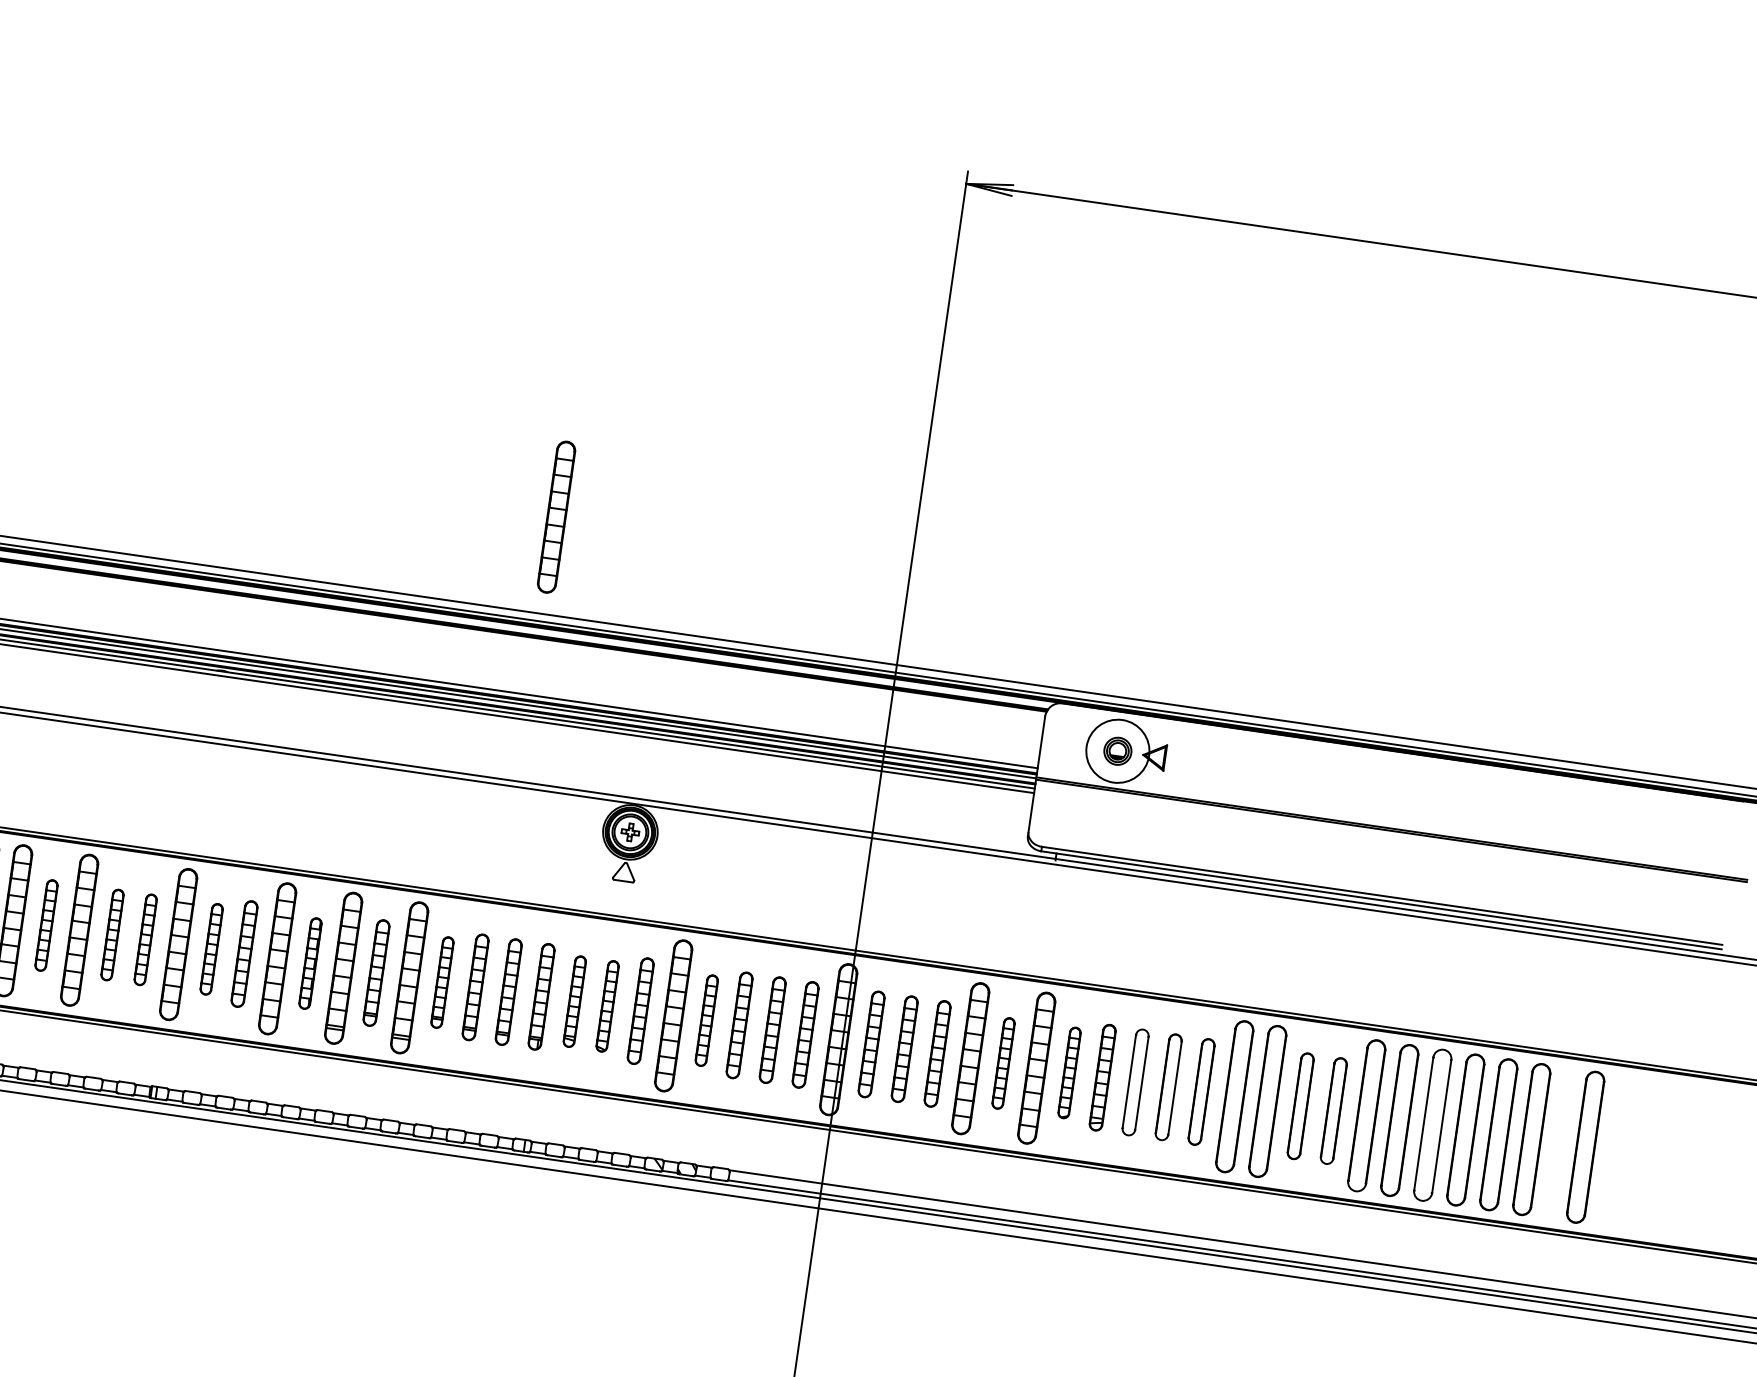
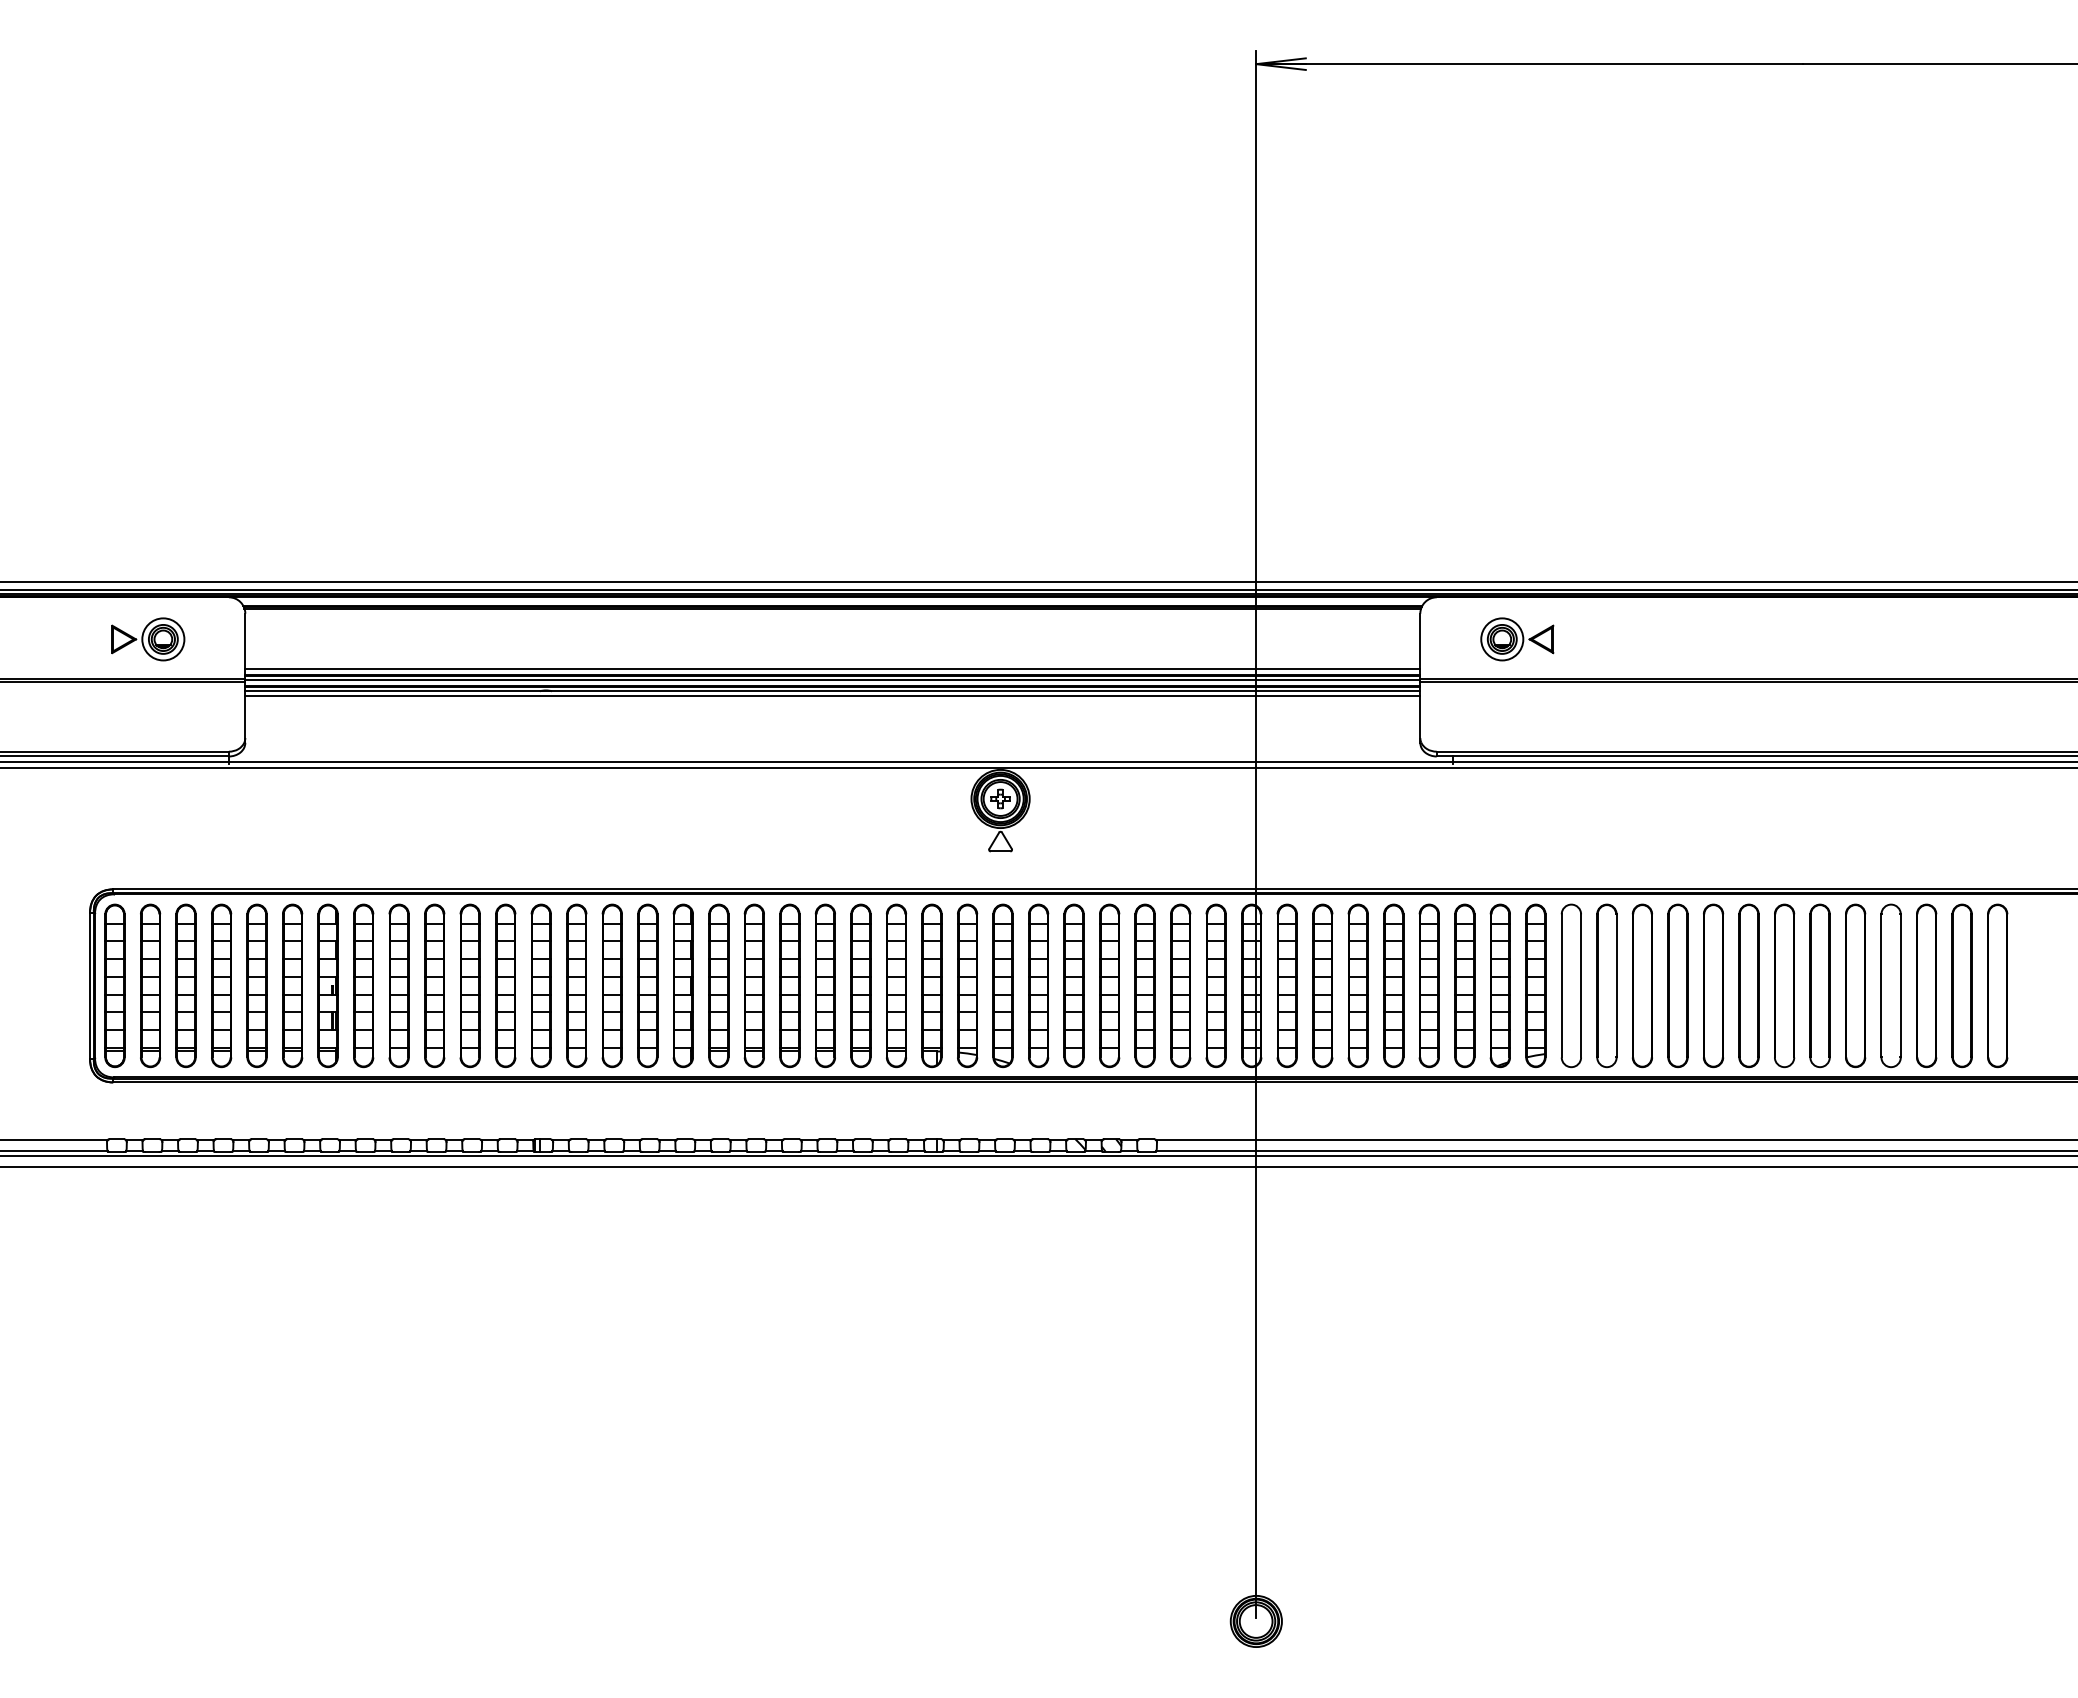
part: (556, 516) -> (874, 477), removed
circle: (1118, 751) -> (1502, 639), size x0.62
part: (46, 925) -> (398, 985), size x1.67
part: (111, 934) -> (469, 985), size x1.67
part: (145, 939) -> (505, 985), size x1.67
part: (211, 948) -> (576, 985), size x1.67
part: (243, 953) -> (611, 985), size x1.43
part: (309, 963) -> (682, 985), size x1.67
part: (375, 972) -> (753, 985), size x1.43
part: (441, 982) -> (824, 985), size x1.67
part: (475, 986) -> (860, 985), size x1.43
part: (508, 991) -> (896, 985), size x1.43
part: (541, 996) -> (931, 985), size x1.43
part: (574, 1001) -> (967, 985), size x1.67
part: (607, 1005) -> (1002, 985), size x1.67
part: (640, 1010) -> (1038, 985), size x1.43
part: (706, 1020) -> (1109, 985), size x1.67
part: (739, 1024) -> (1144, 985), size x1.43
part: (772, 1029) -> (1180, 985), size x1.43
part: (805, 1034) -> (1215, 985), size x1.43
part: (871, 1043) -> (1286, 985), size x1.43
part: (904, 1048) -> (1322, 985), size x1.43
part: (937, 1053) -> (1357, 985), size x1.43
part: (1003, 1062) -> (1428, 985), size x1.67
part: (1068, 1072) -> (1499, 985), size x1.67
part: (1102, 1077) -> (1535, 985), size x1.43
part: (1134, 1081) -> (1570, 985), size x1.43
part: (1168, 1086) -> (1606, 985), size x1.43
part: (1200, 1091) -> (1641, 985), size x1.43
part: (1300, 1105) -> (1748, 985), size x1.43
part: (1333, 1110) -> (1784, 985), size x1.43
part: (1585, 1146) -> (2055, 985), removed

